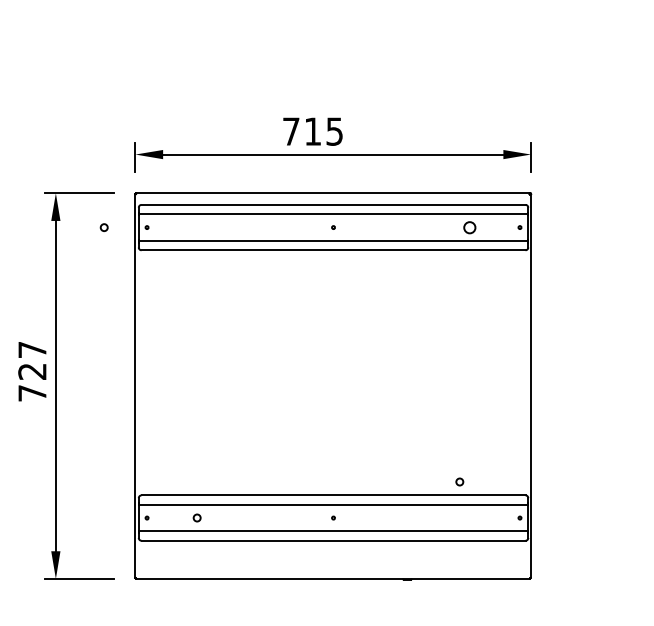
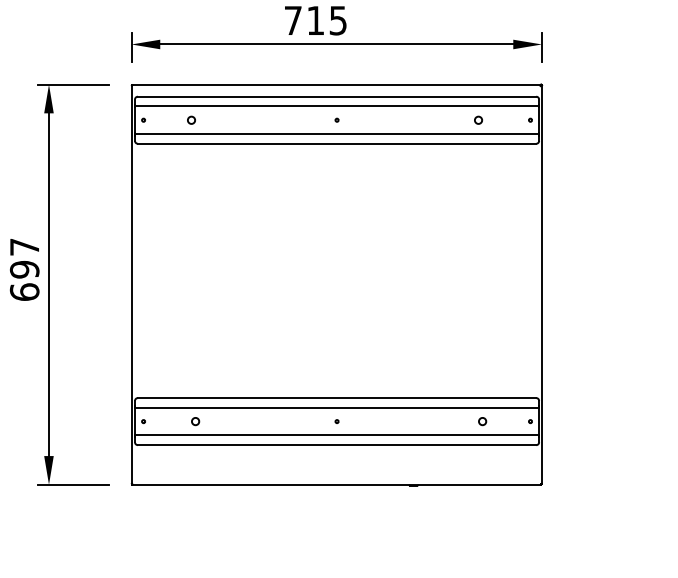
circle: (103, 227) -> (190, 120), moved
circle: (469, 227) -> (478, 120), size x0.62
text: (32, 382) -> (24, 280), 727 -> 697
circle: (459, 481) -> (482, 421), moved

